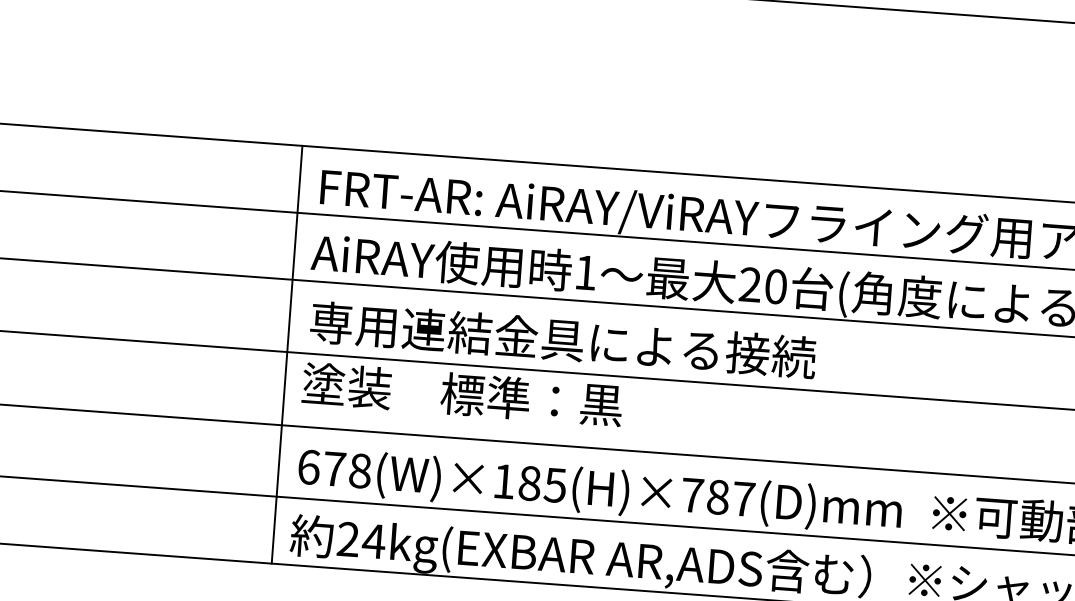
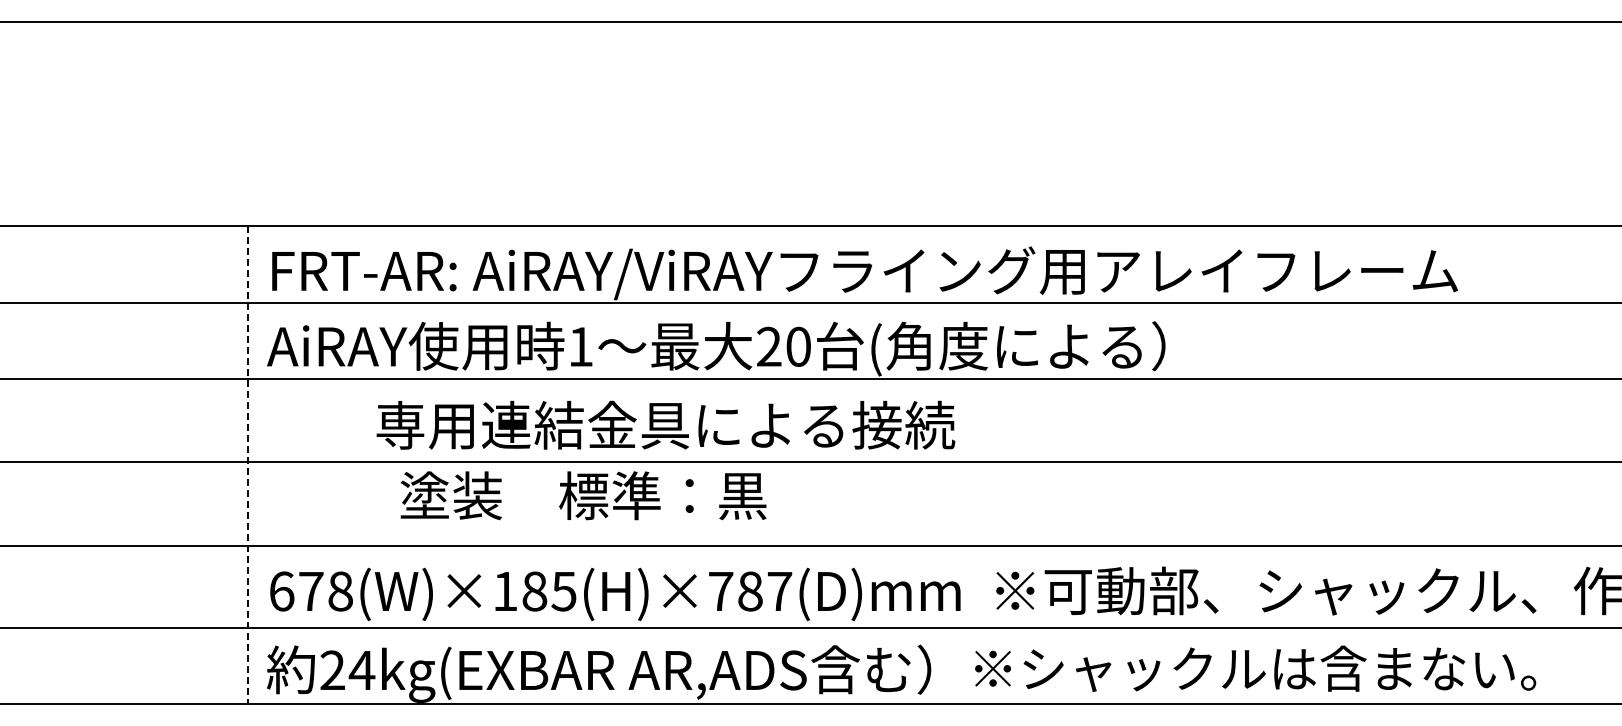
text: (563, 339) -> (665, 424), moved
line: (287, 355) -> (247, 465), solid -> dashed
text: (462, 394) -> (583, 495), moved

